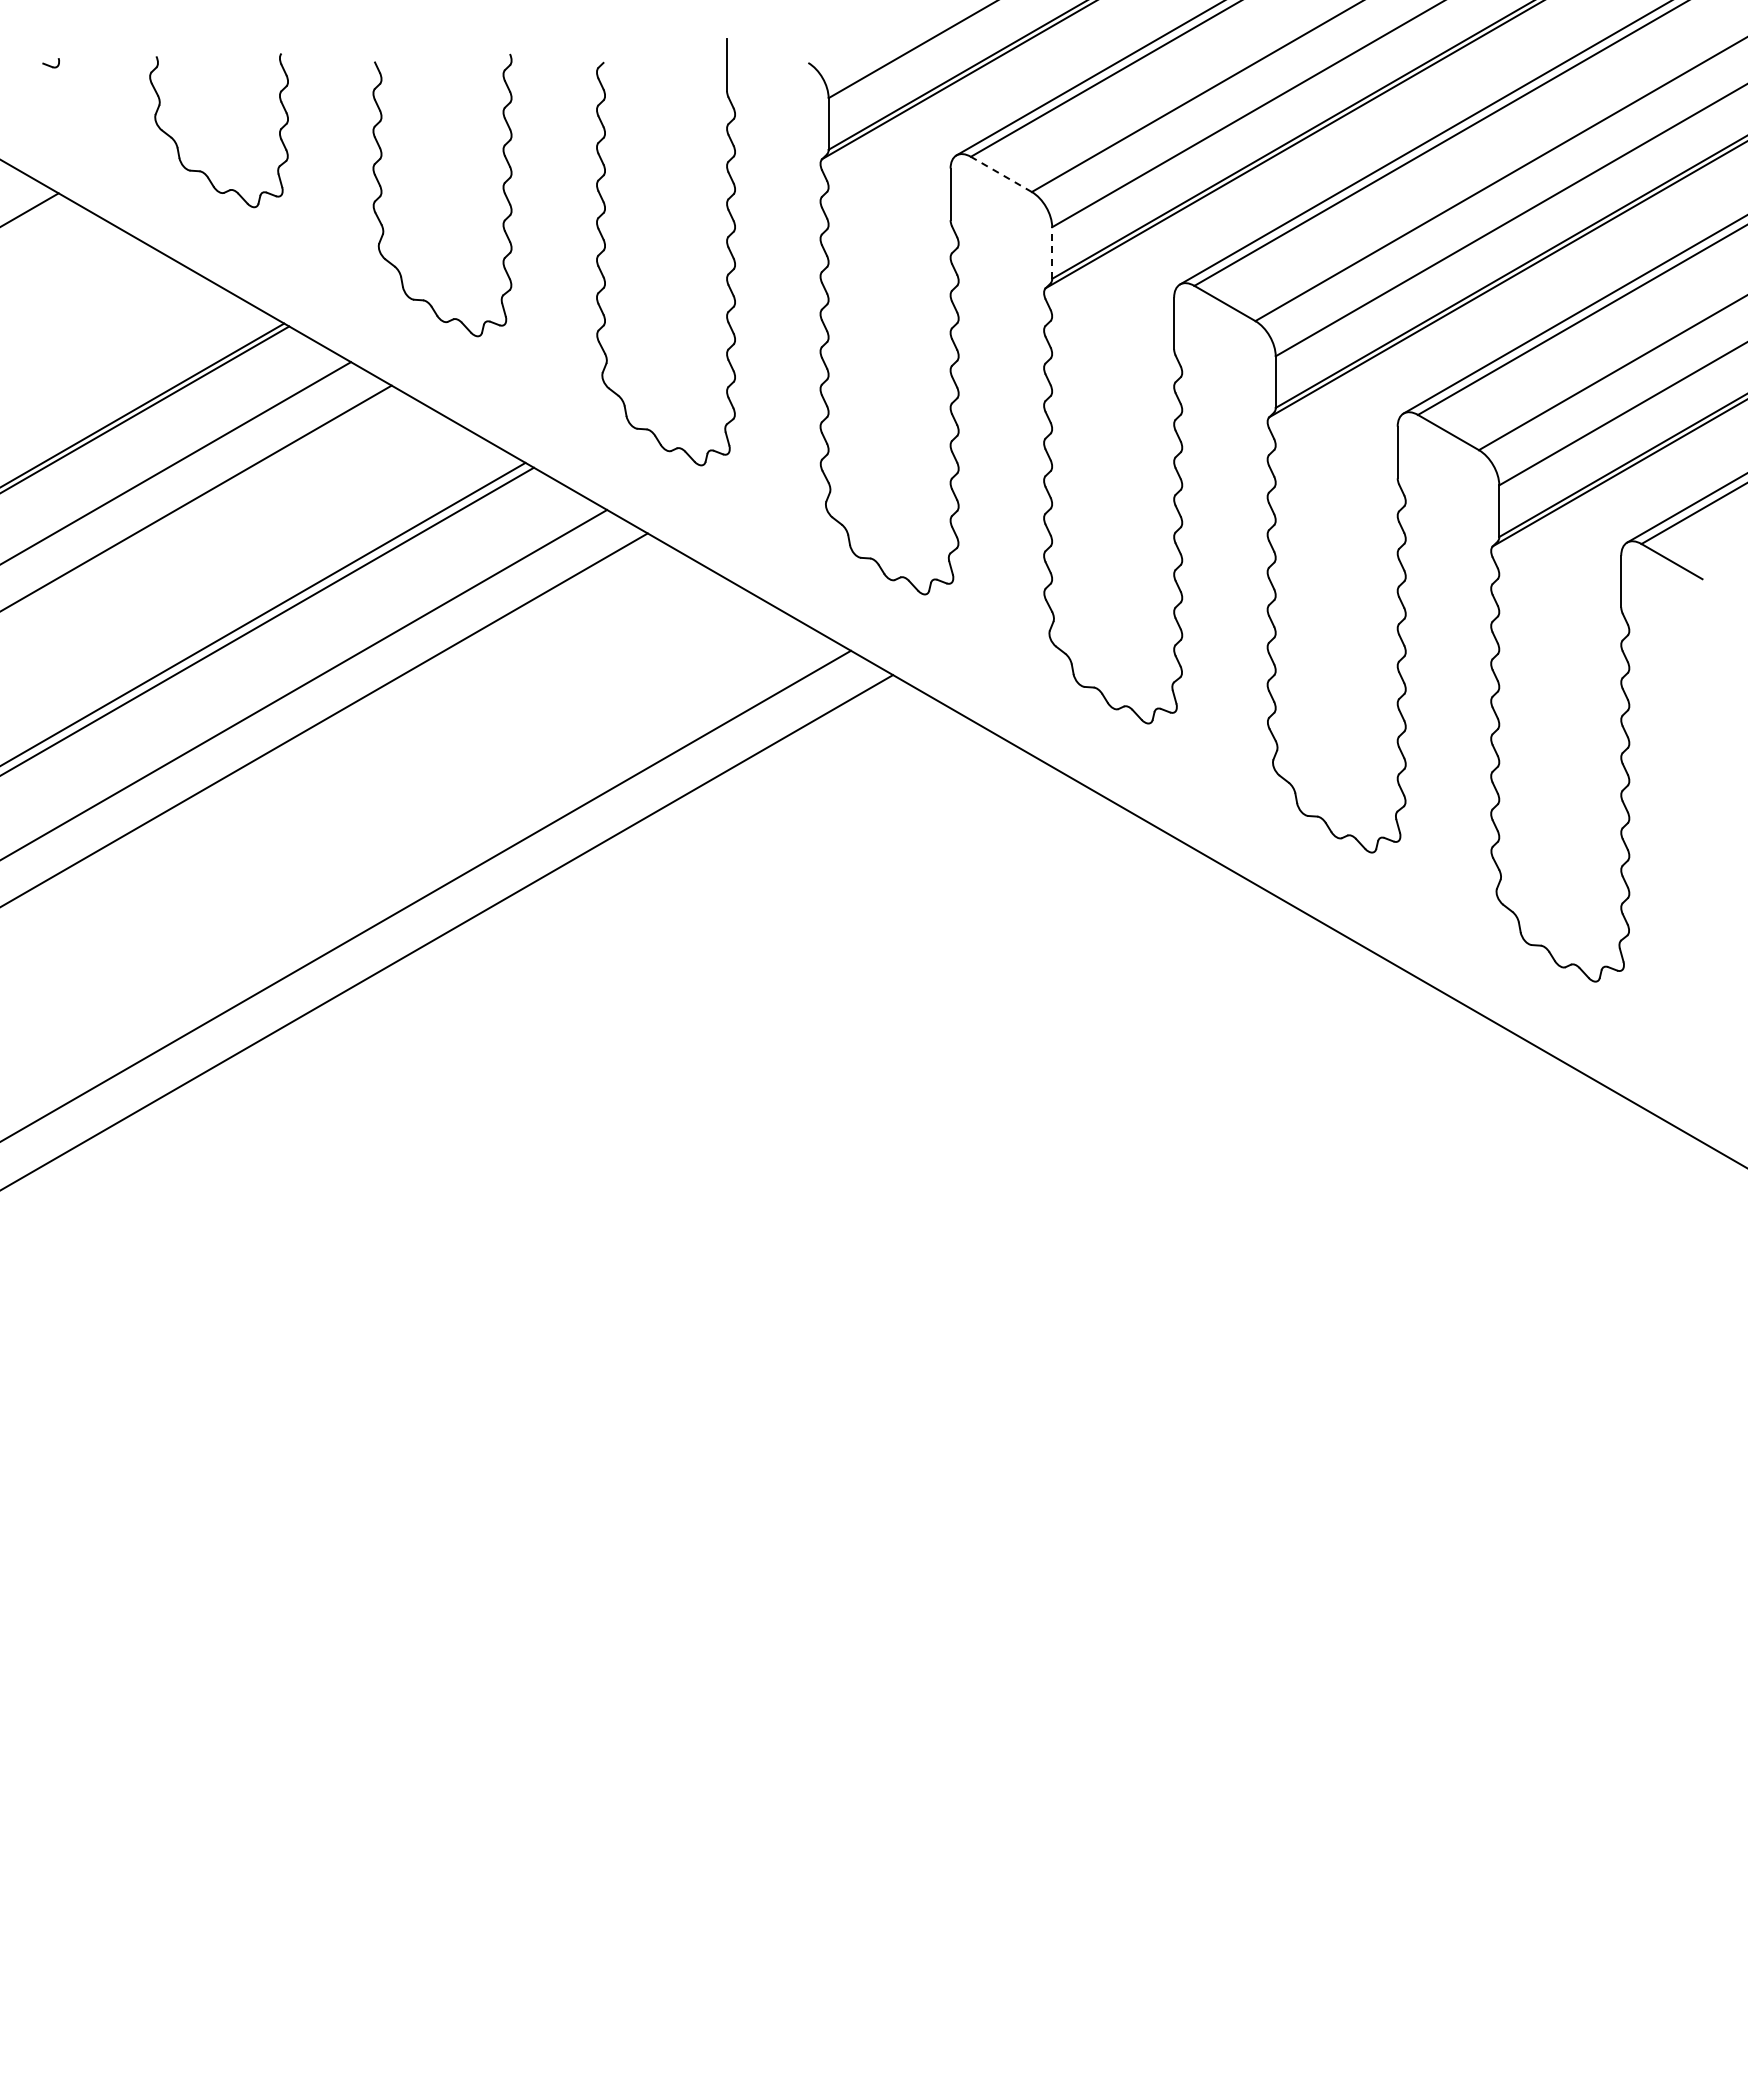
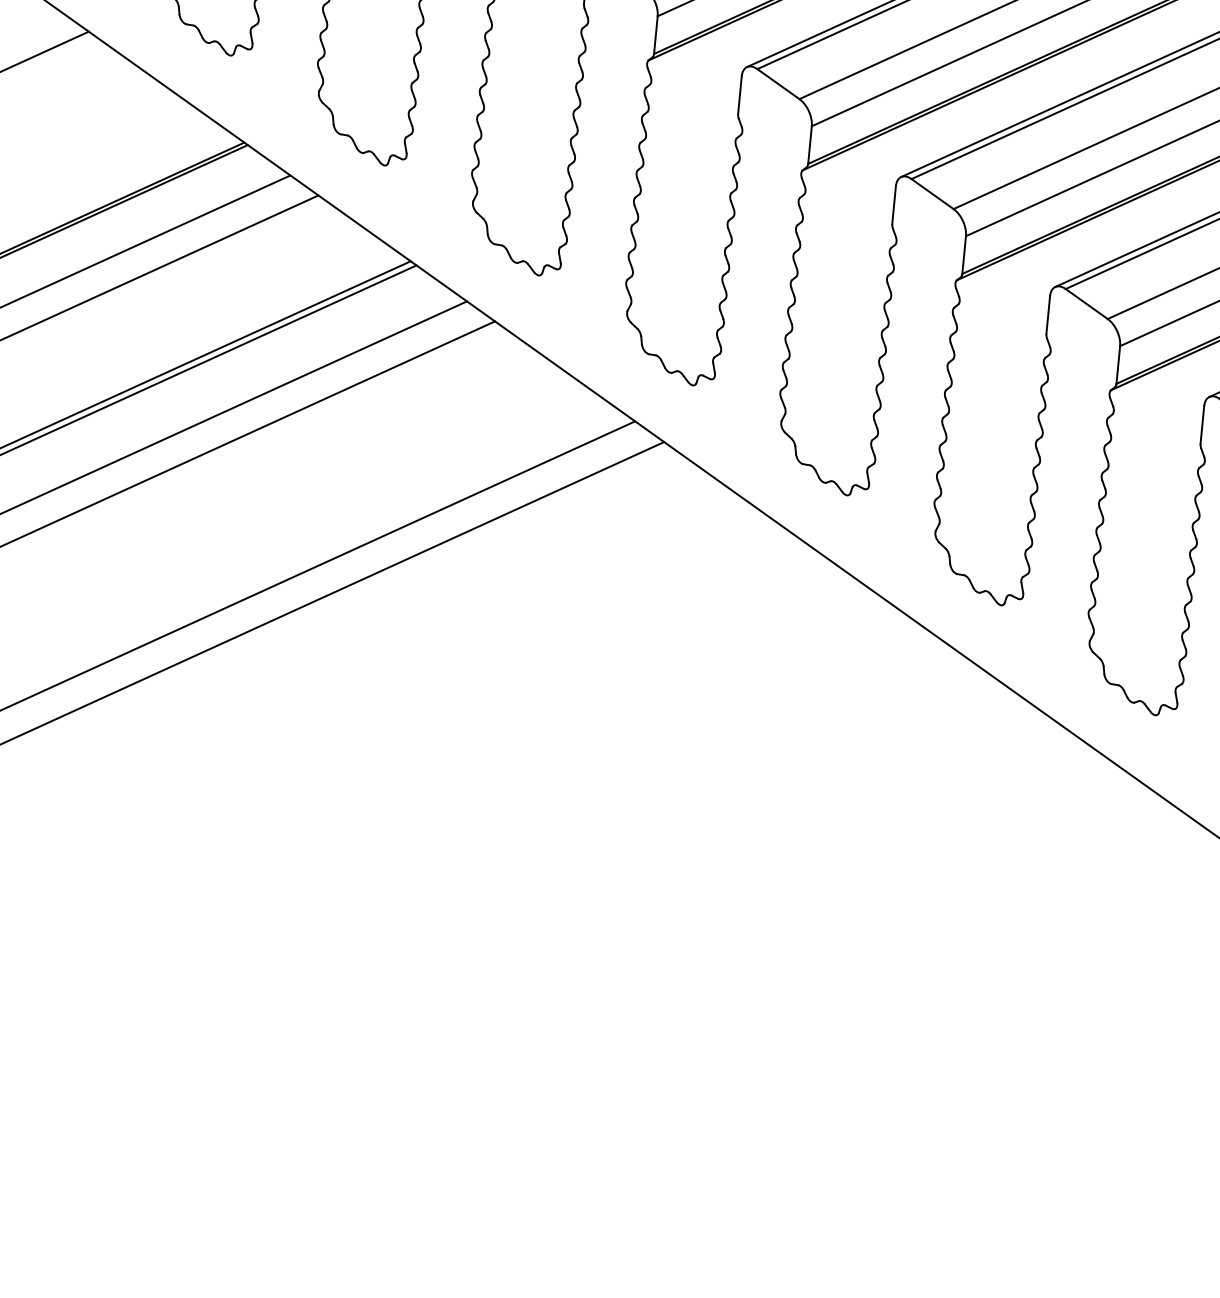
line: (1000, 174) -> (777, 84), dashed -> solid
line: (1052, 253) -> (810, 145), dashed -> solid

